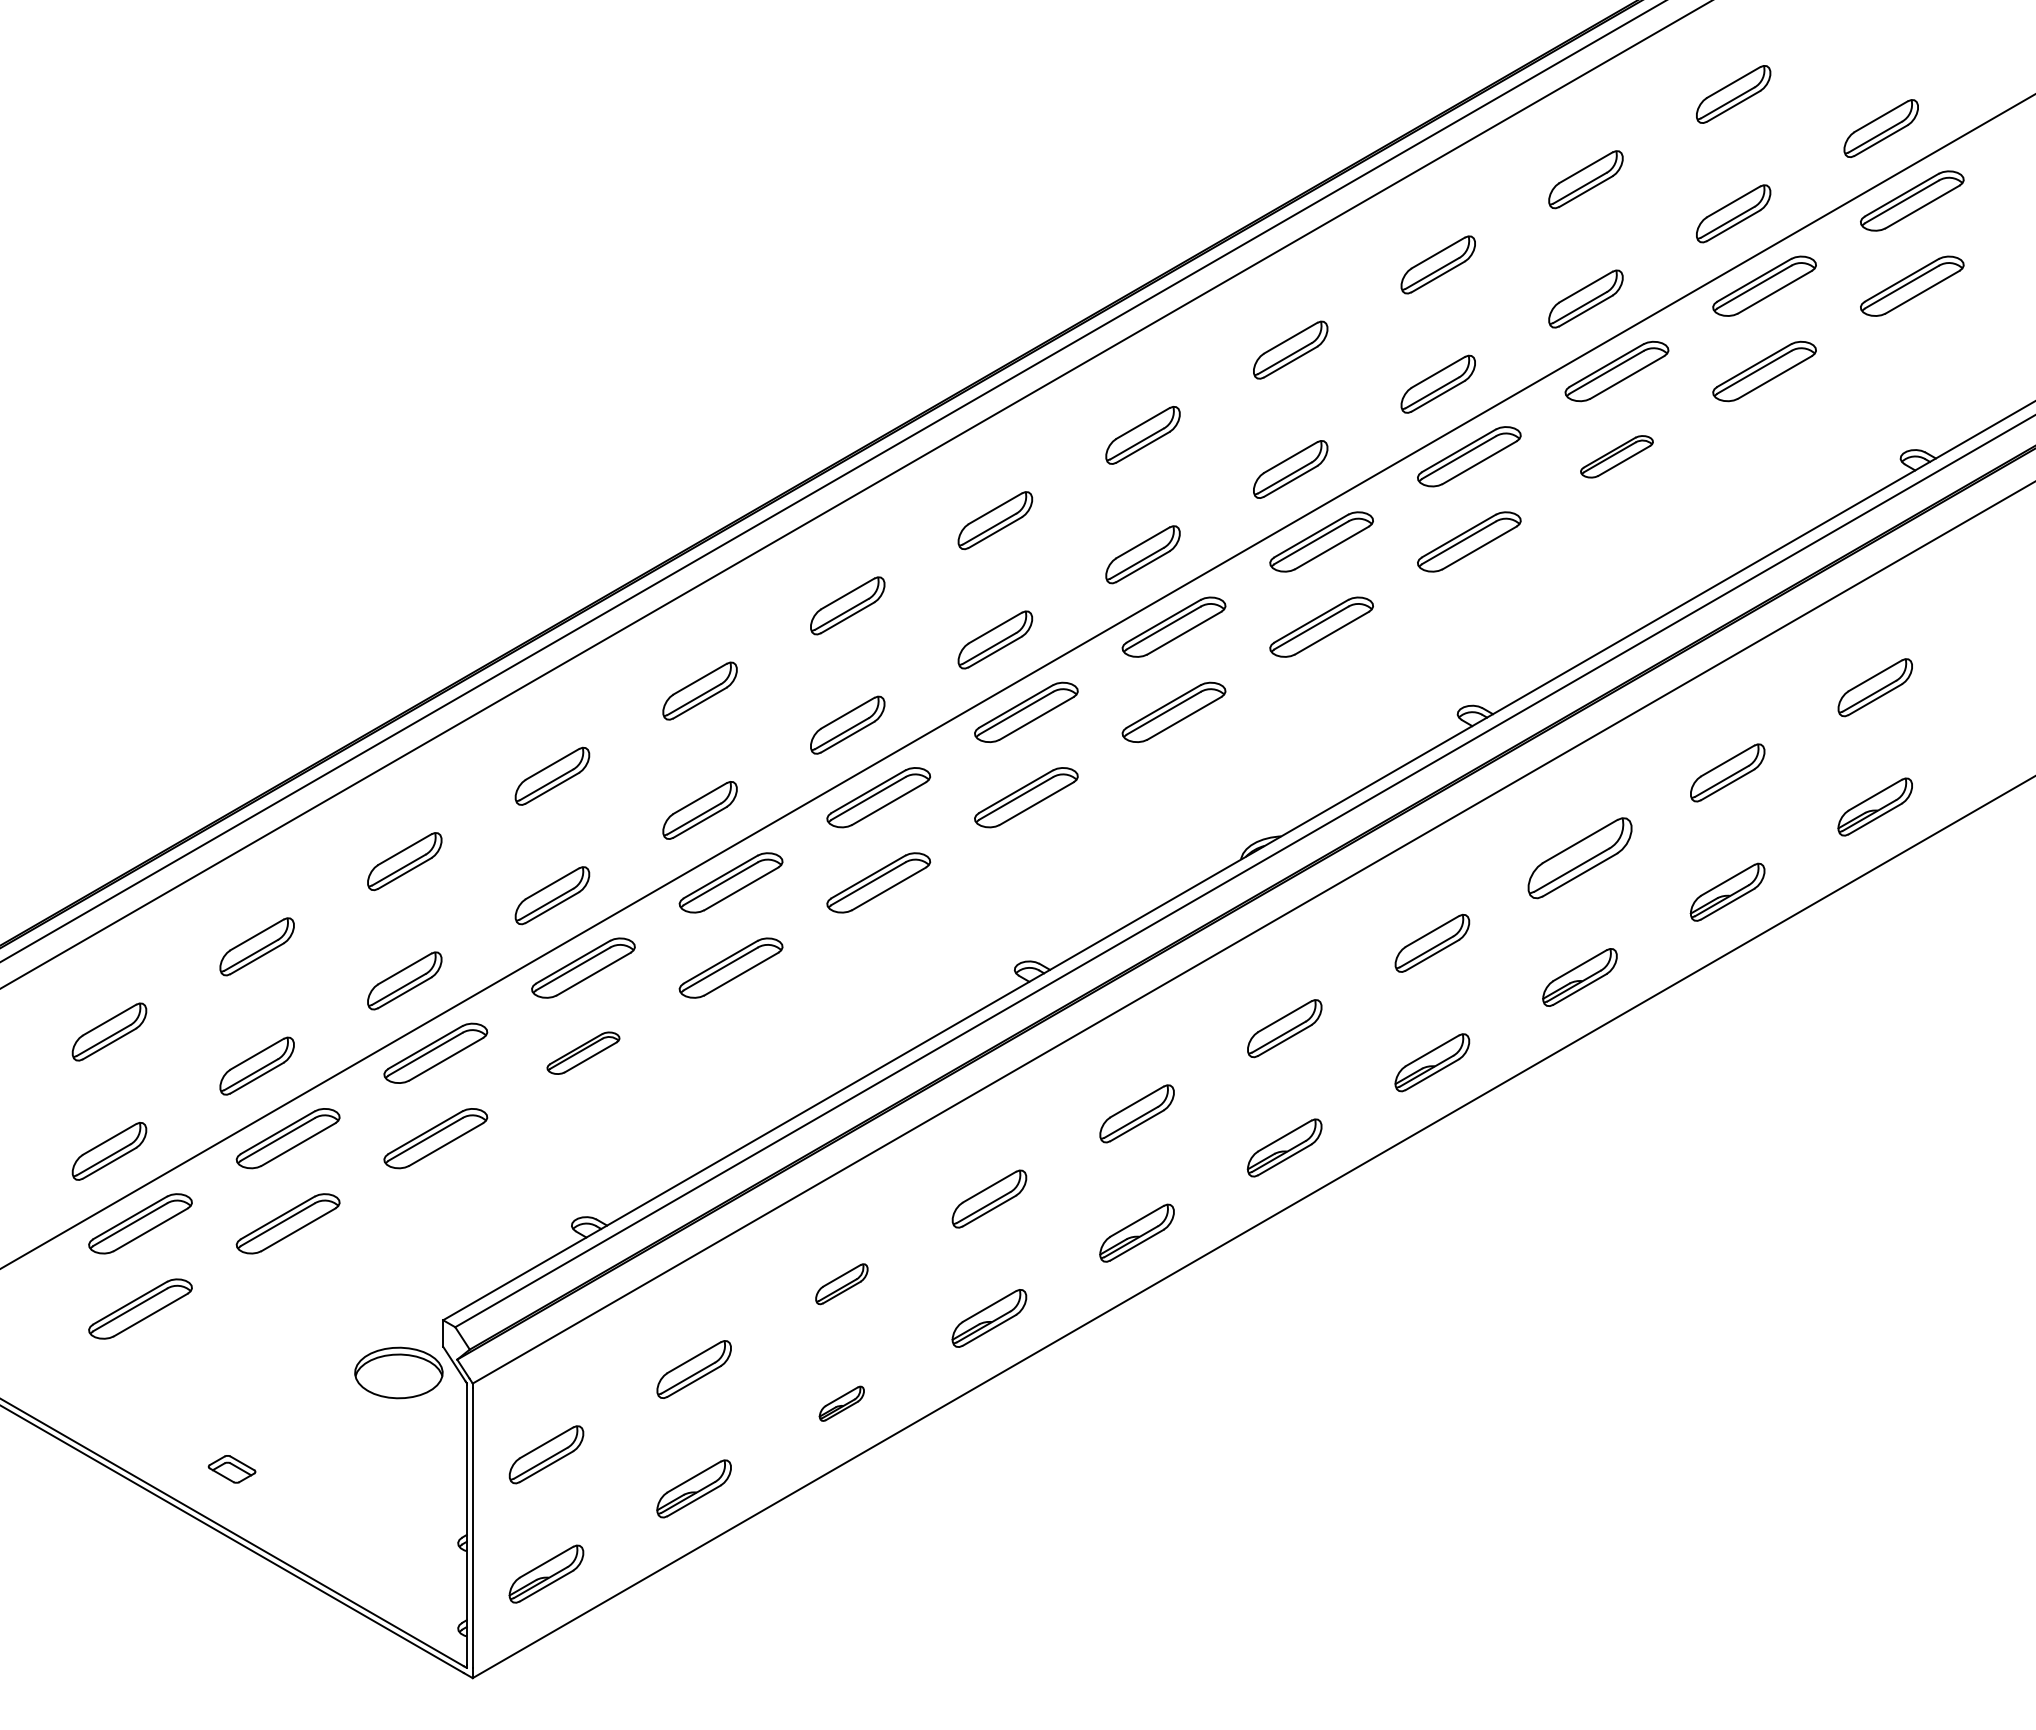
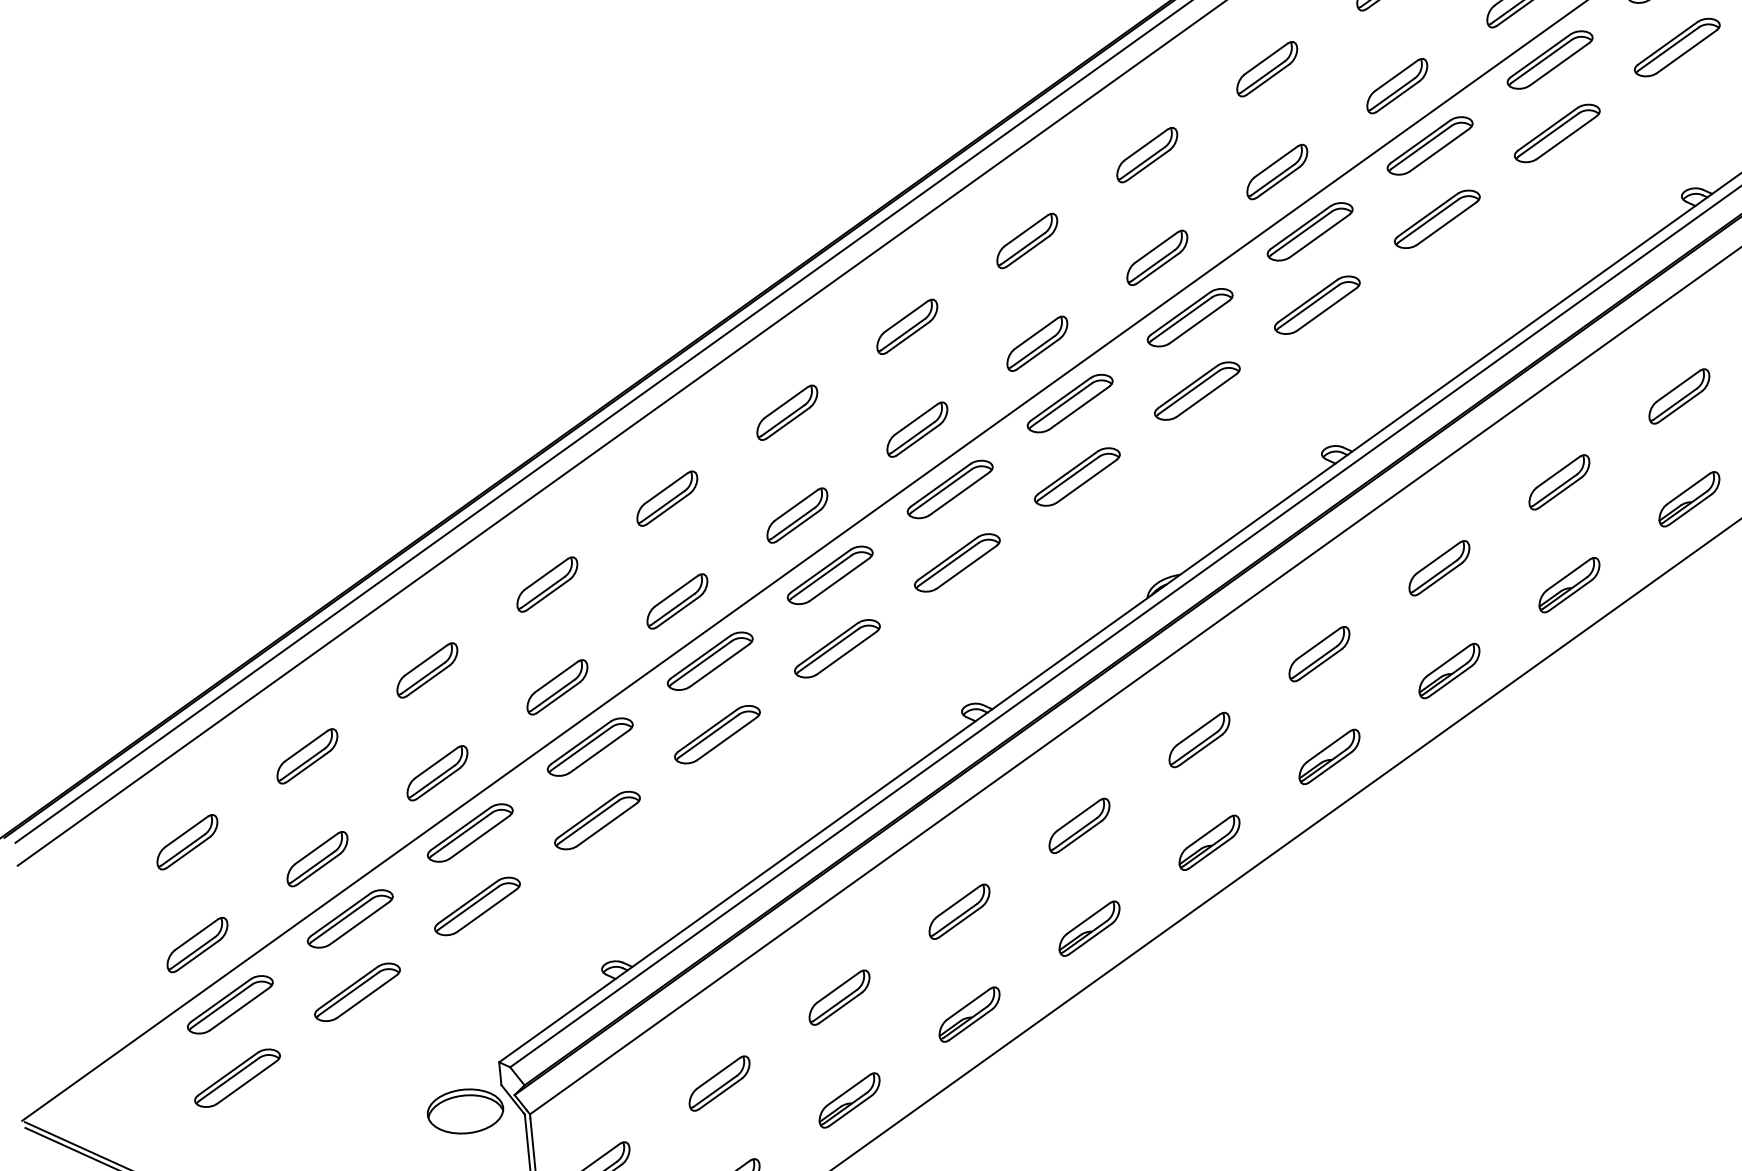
part: (1616, 456) -> (1436, 219), size x1.43
part: (1579, 857) -> (1438, 567), size x0.71
part: (583, 1052) -> (597, 819), size x1.43
part: (841, 1283) -> (839, 996), size x1.43
part: (841, 1403) -> (849, 1100), size x1.67

